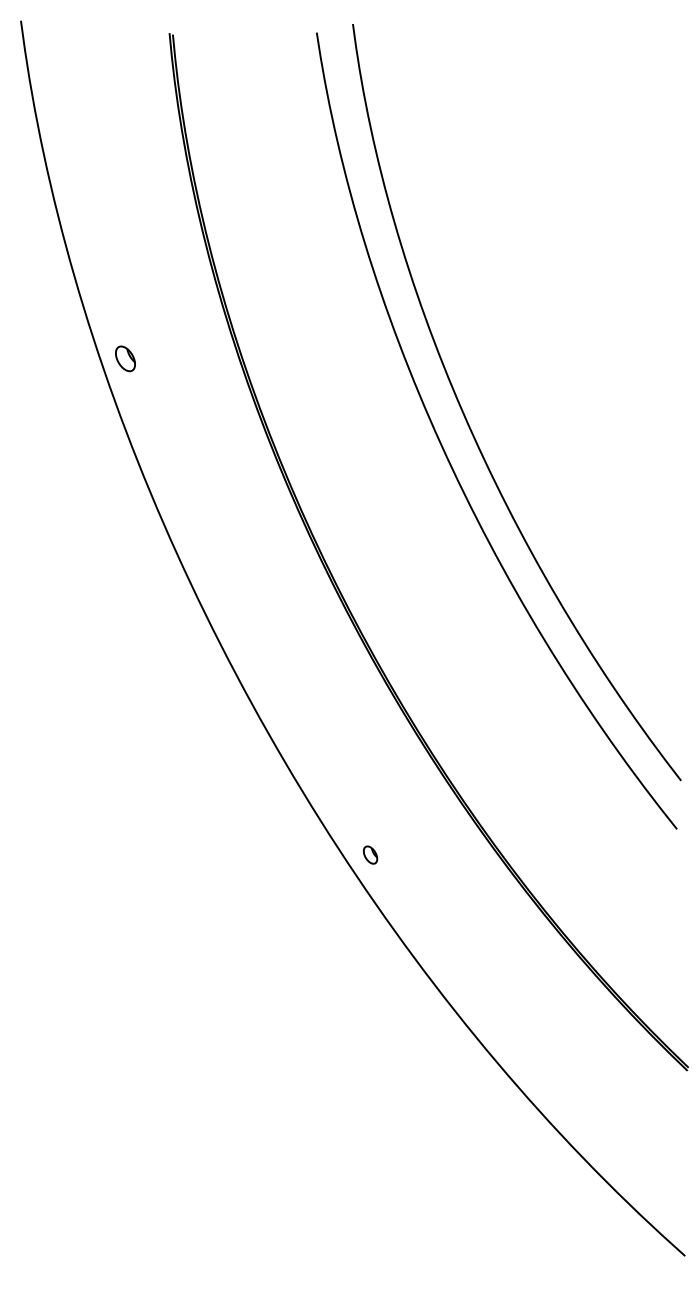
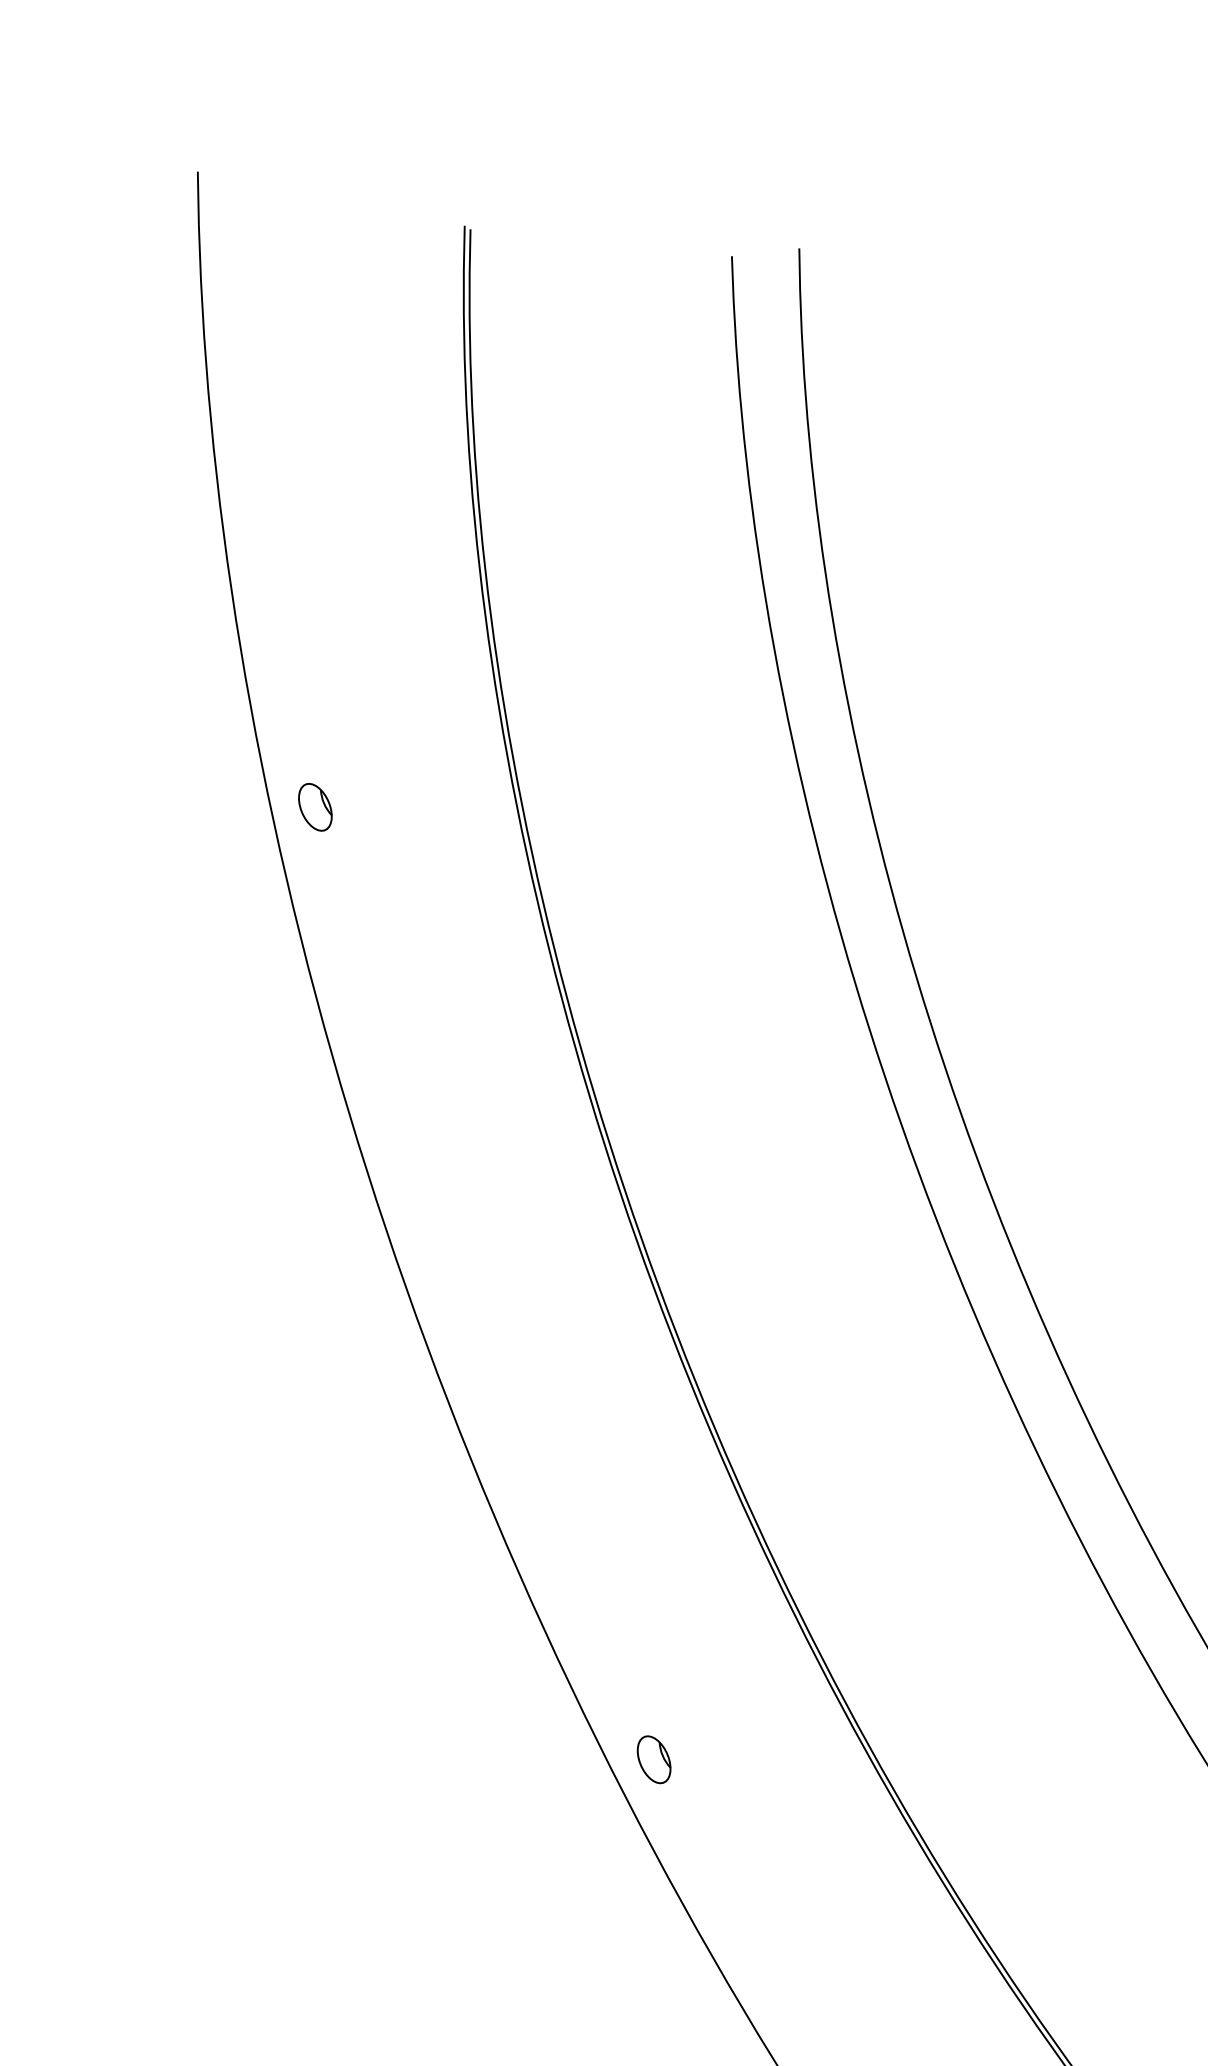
part: (370, 854) -> (654, 1758), size x1.43

